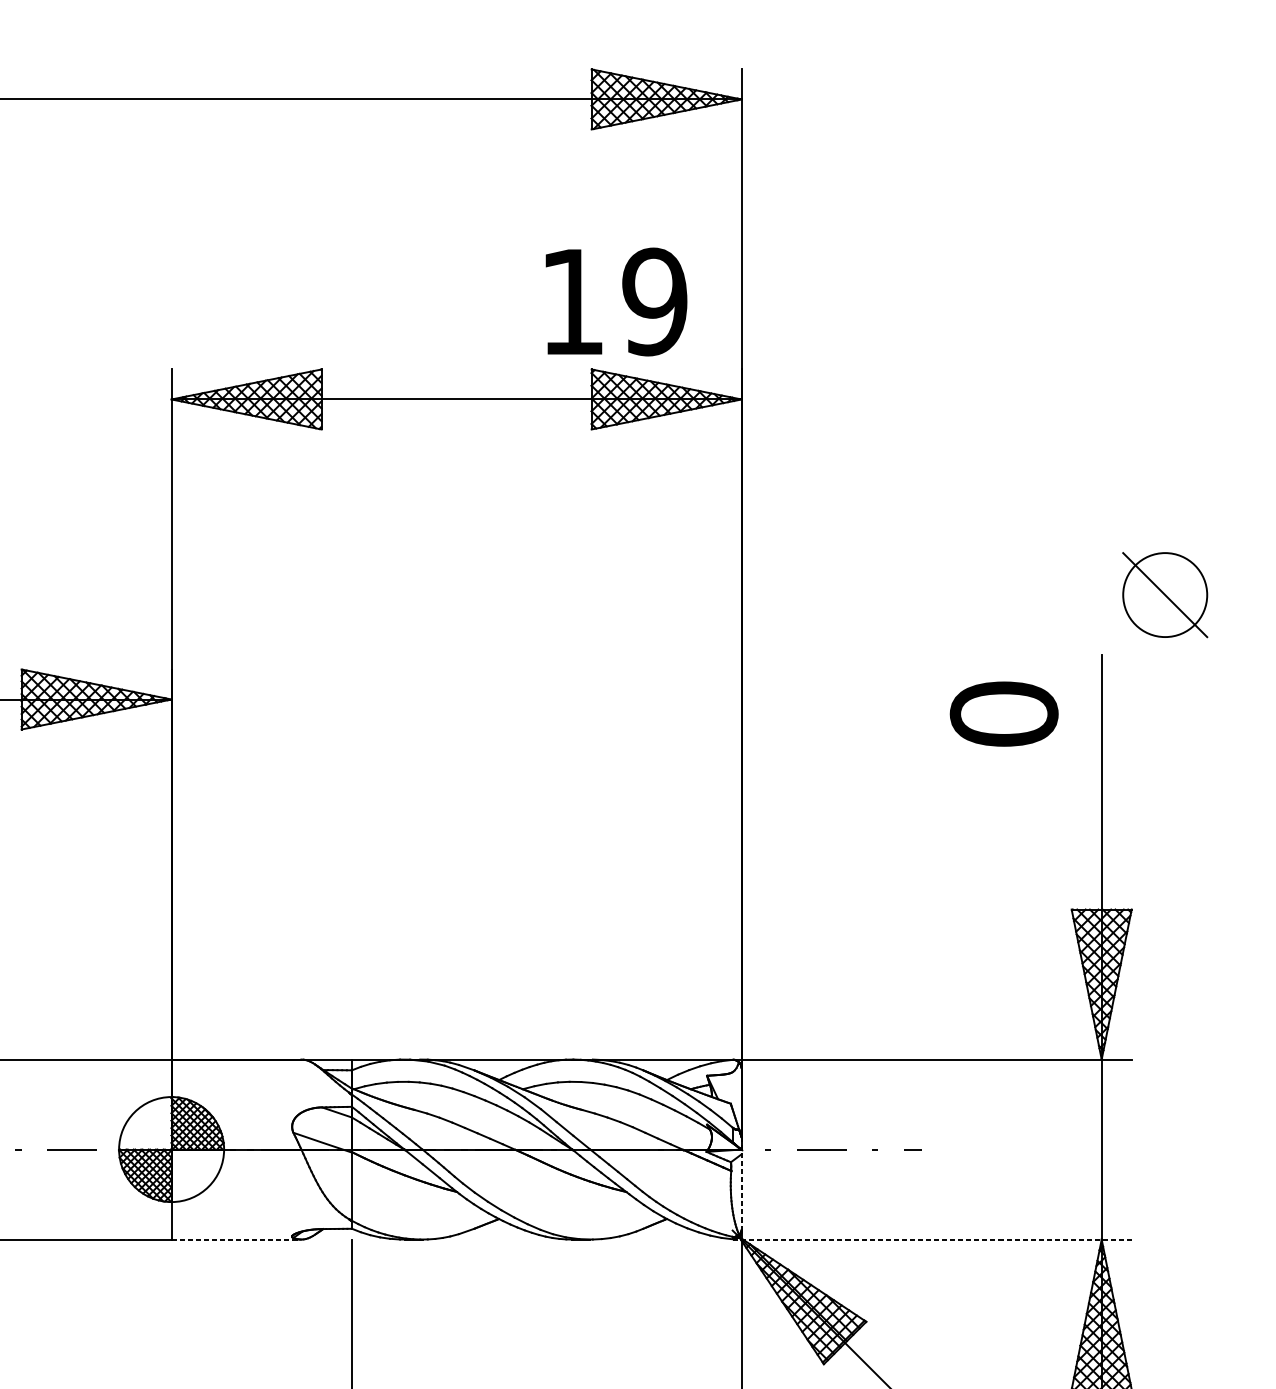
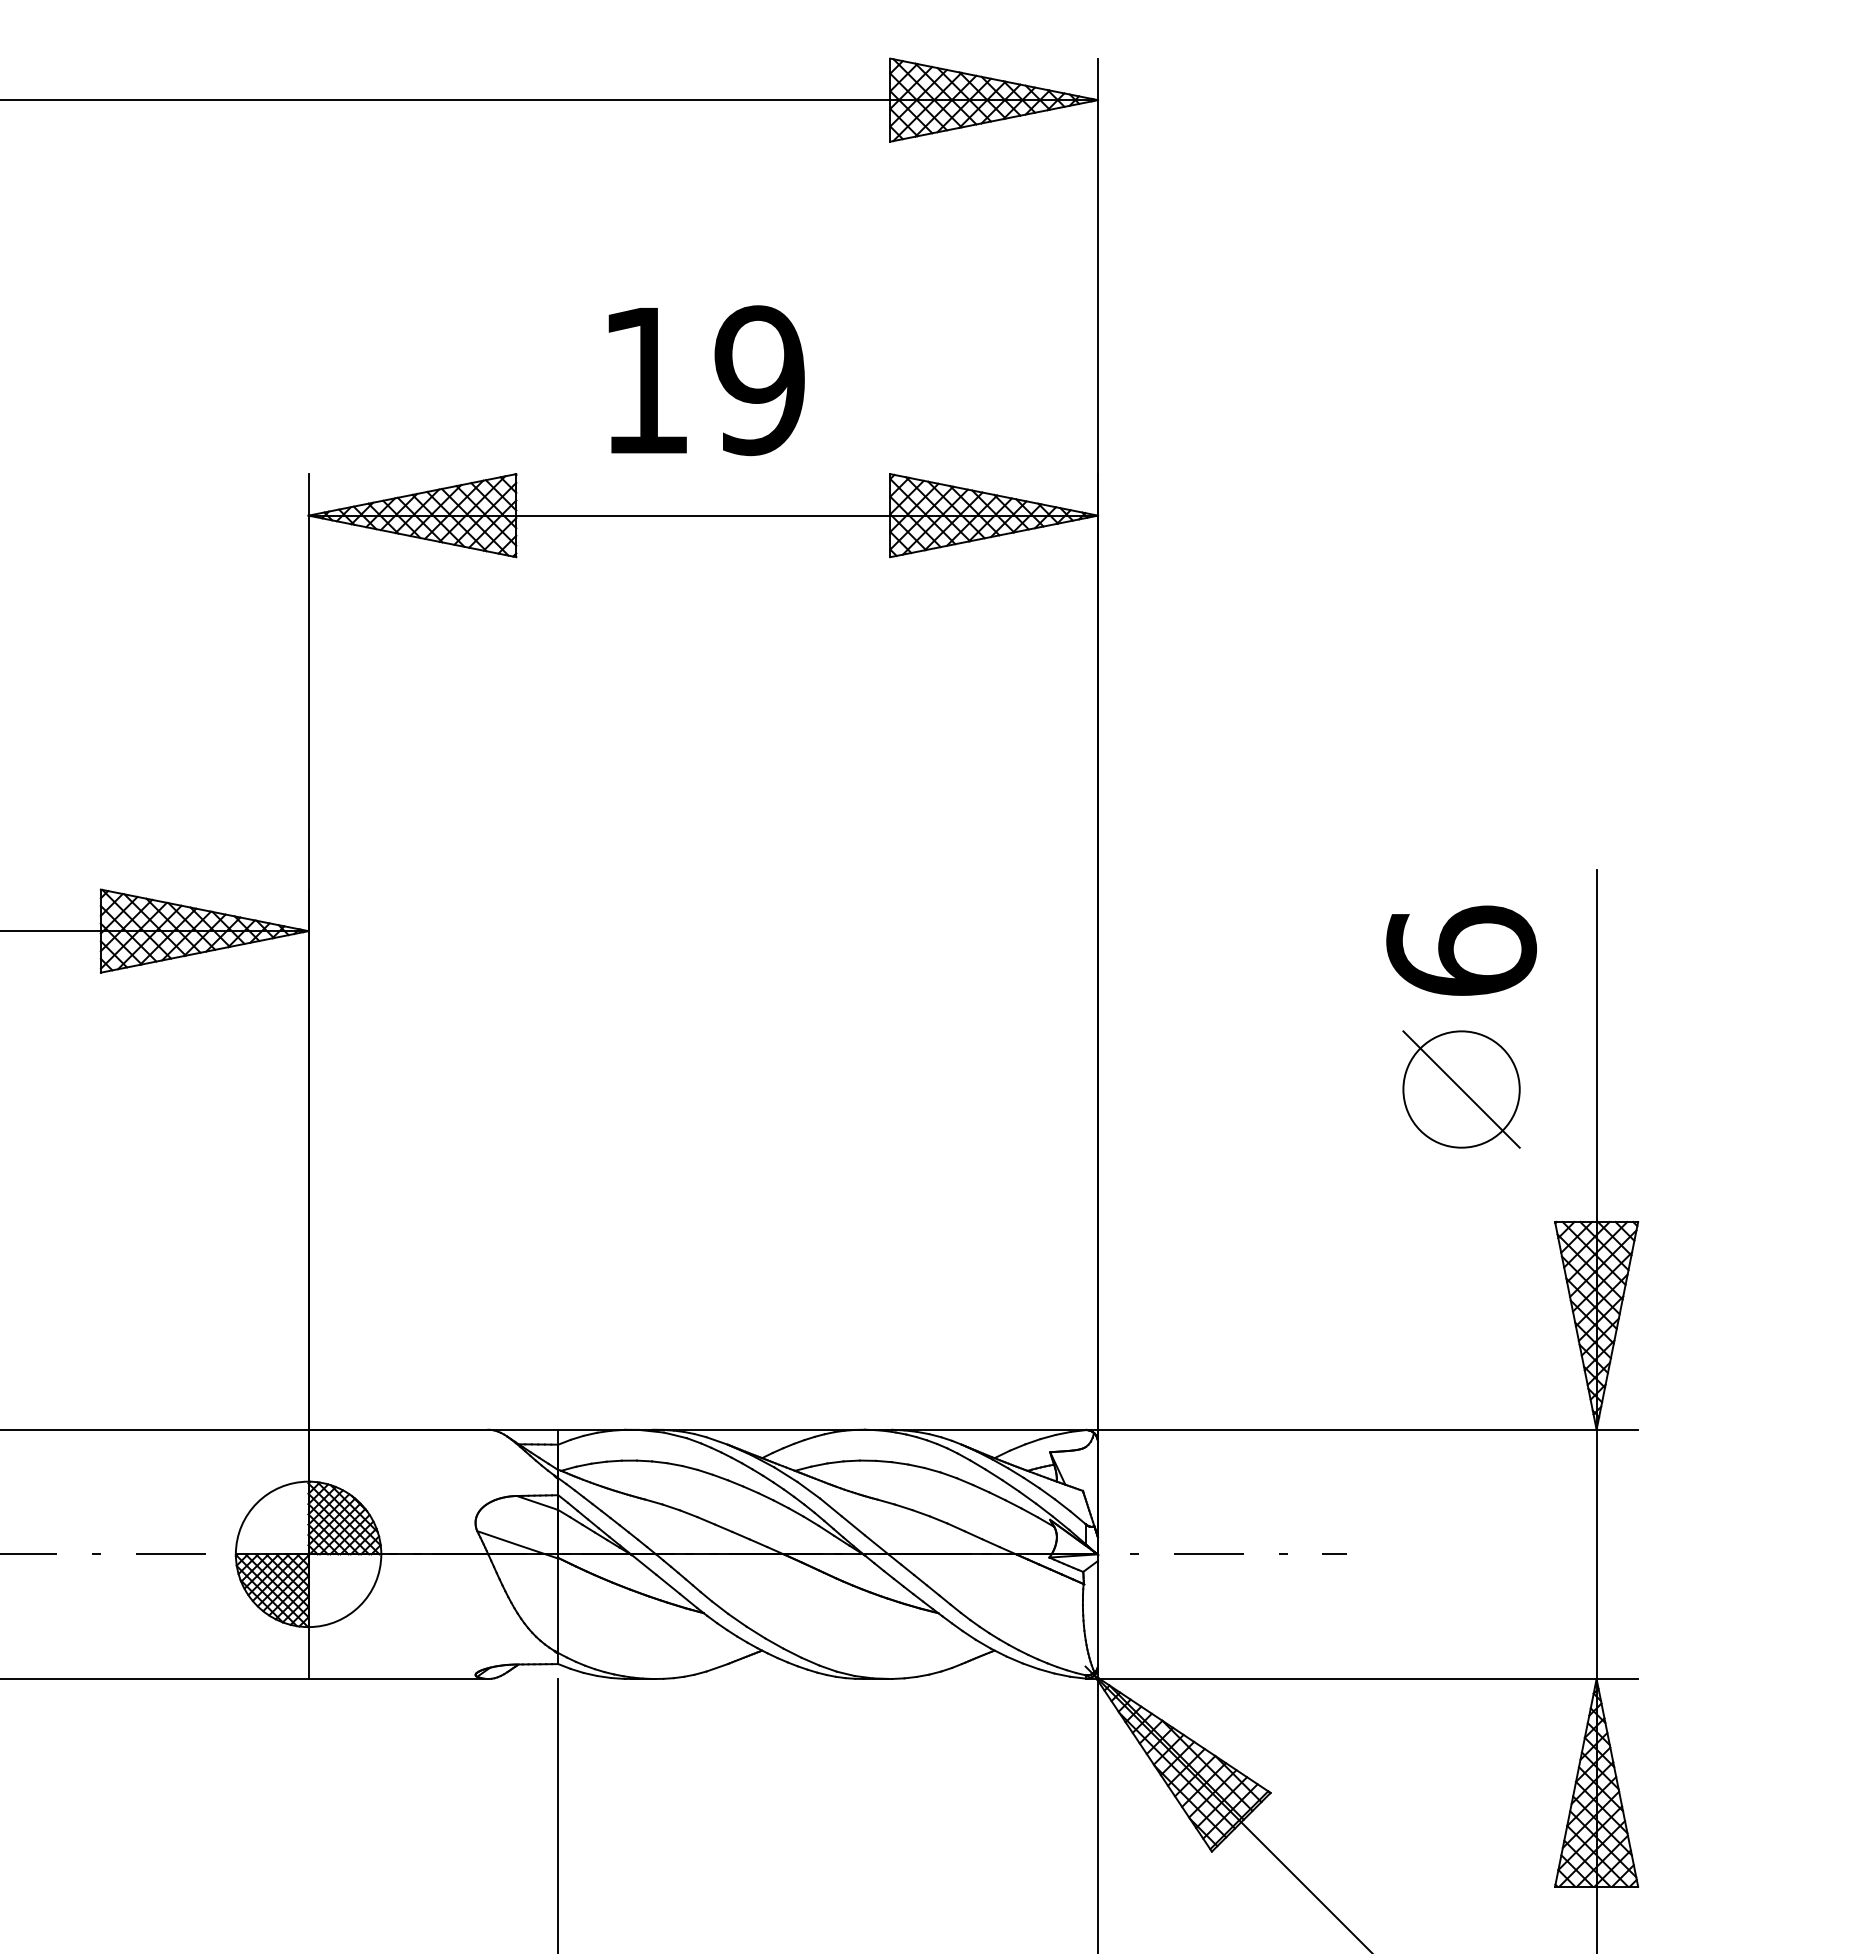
text: (616, 301) -> (706, 380), moved
part: (1165, 595) -> (1461, 1089), moved
text: (1004, 713) -> (1461, 950), 0 -> 6
line: (742, 1184) -> (1098, 1602), dashed -> solid
line: (236, 1239) -> (398, 1679), dashed -> solid
line: (932, 1239) -> (1362, 1679), dashed -> solid

